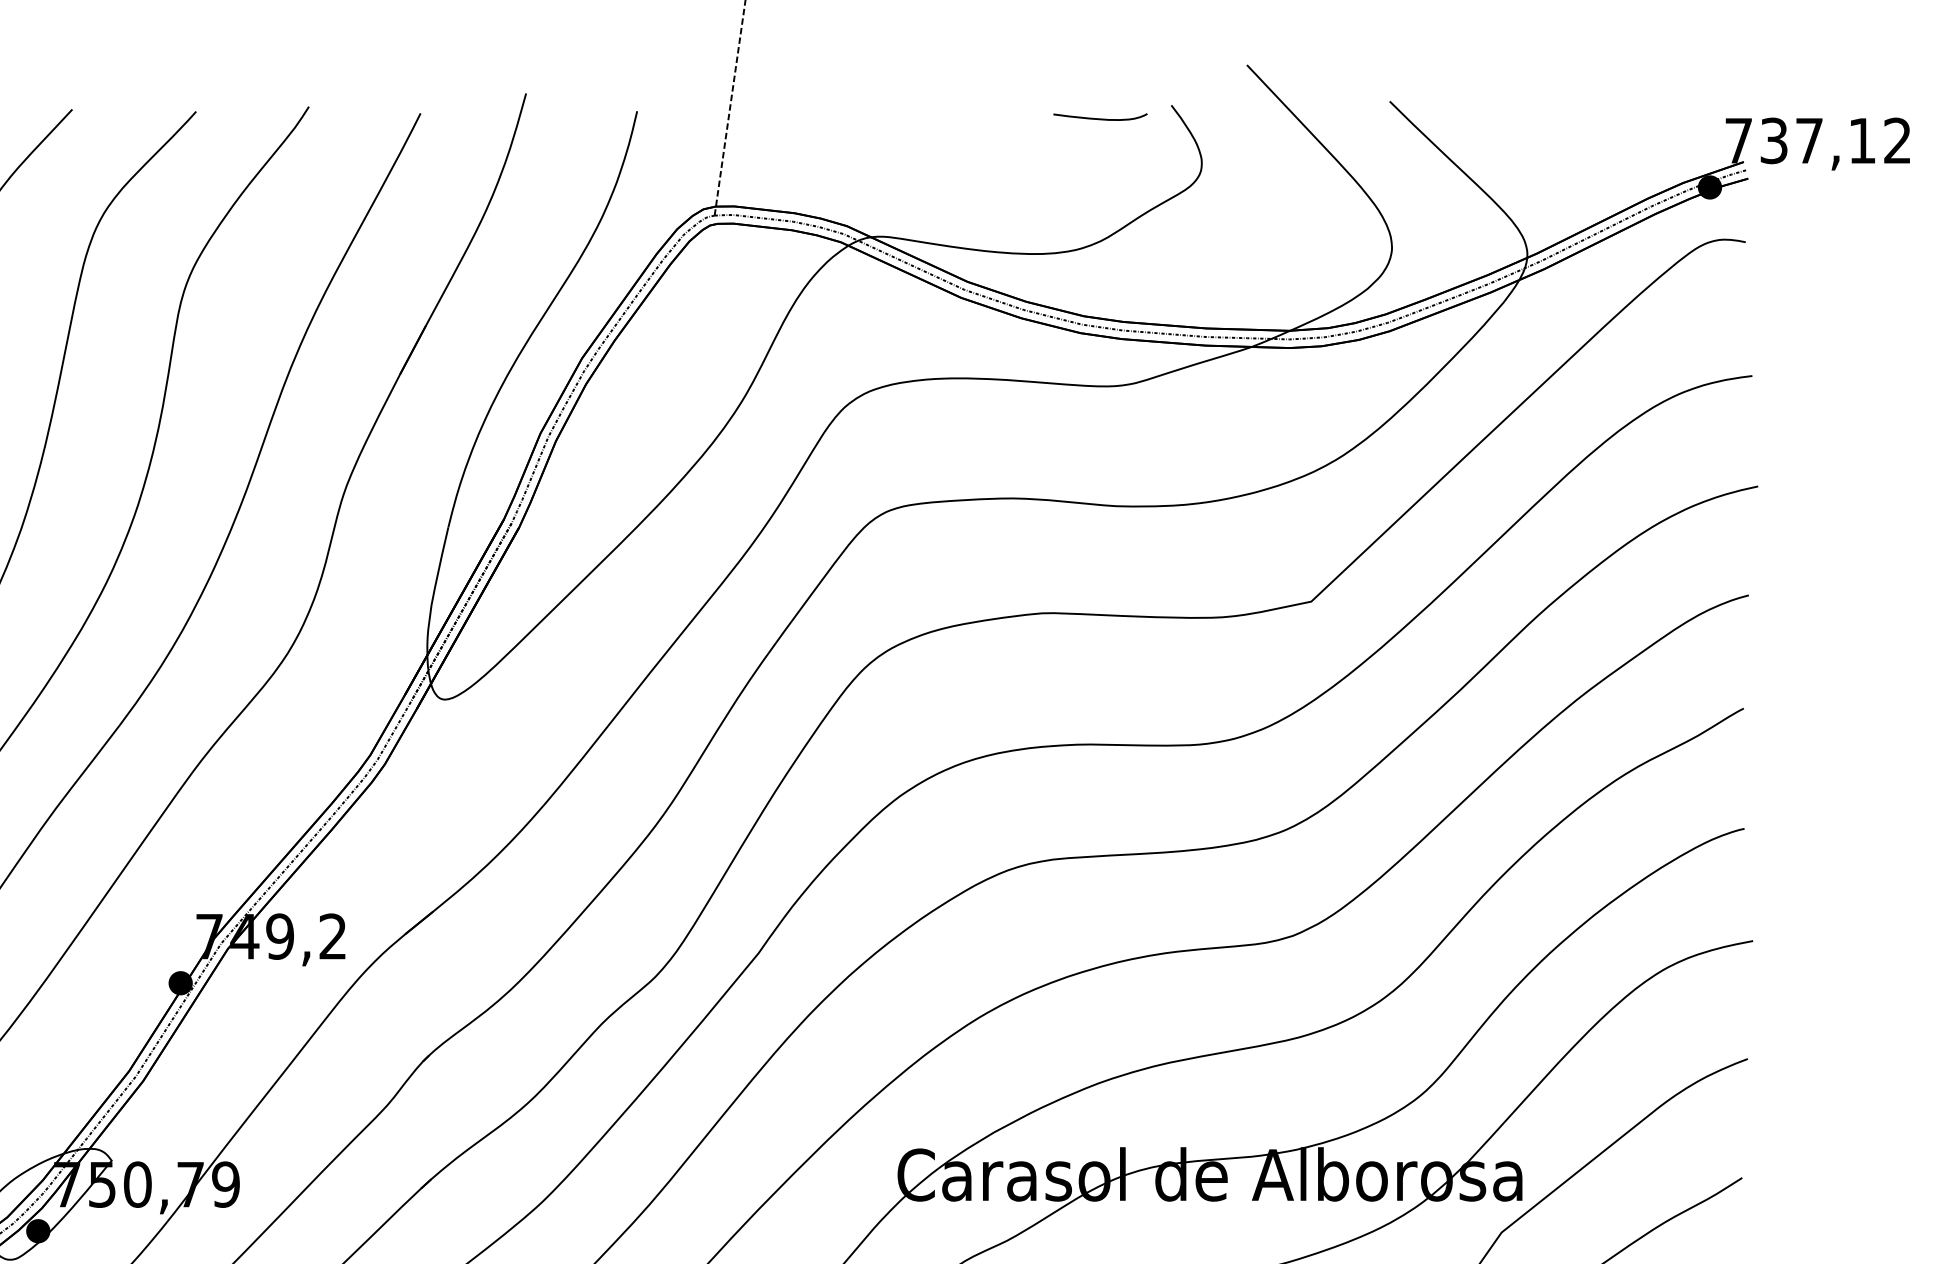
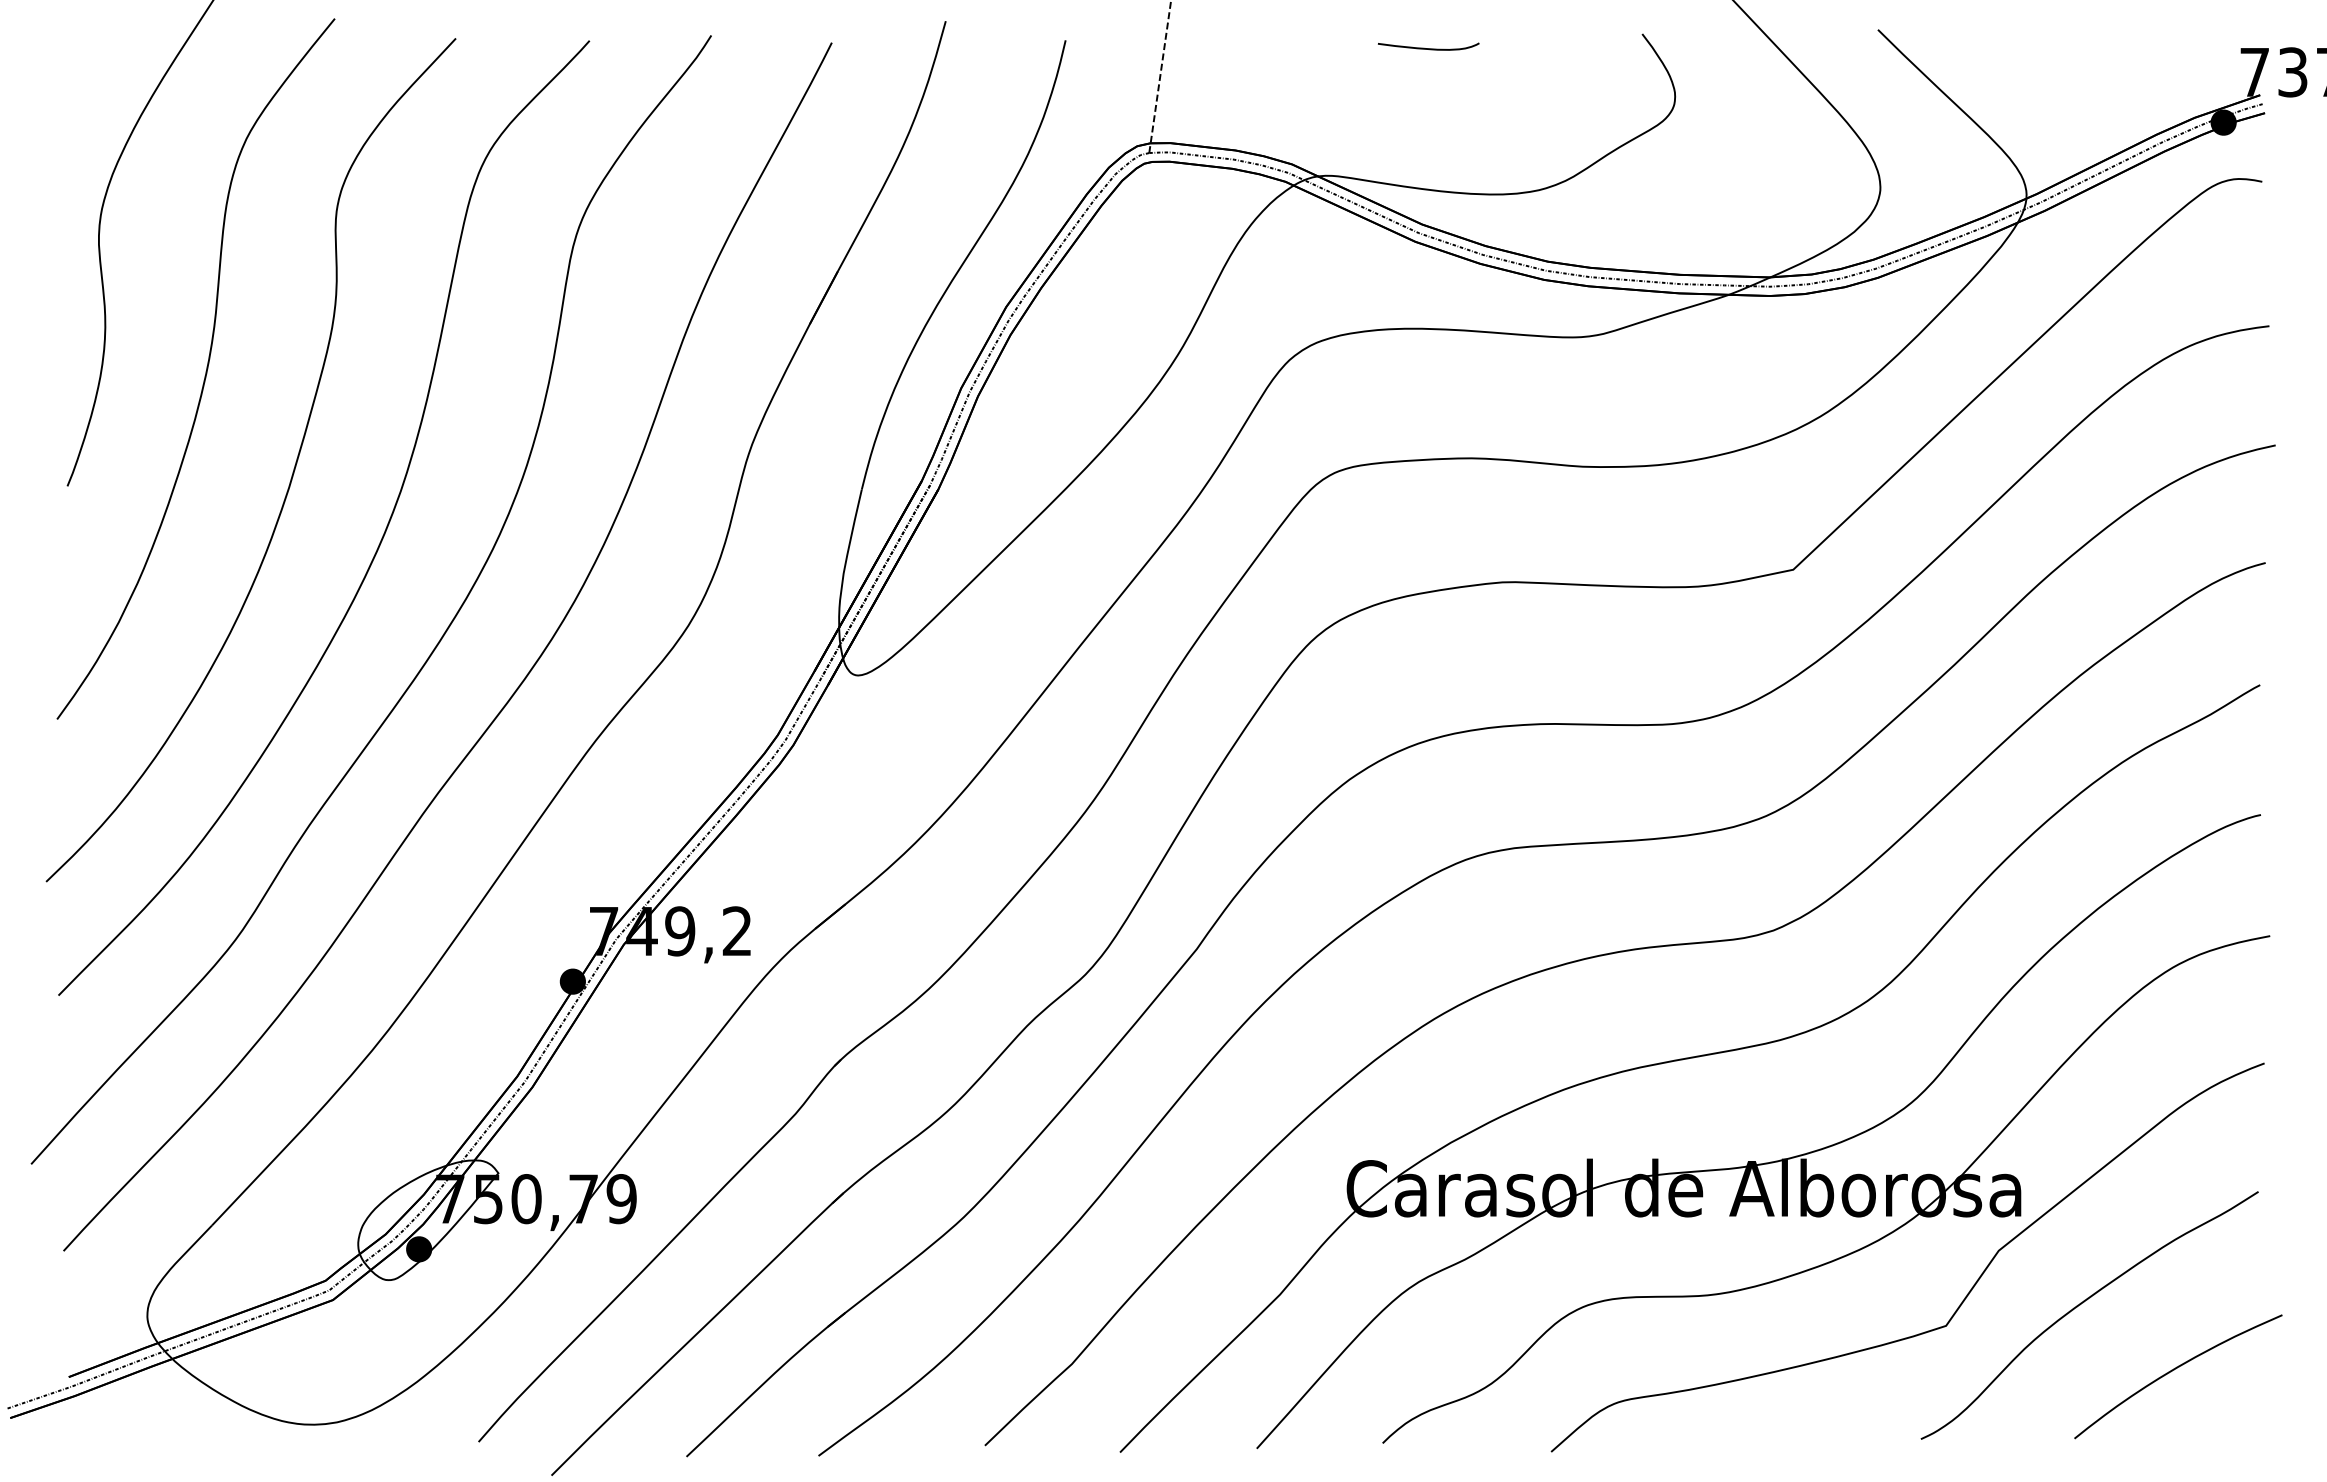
curve: (1100, 118) -> (1428, 48), moved

